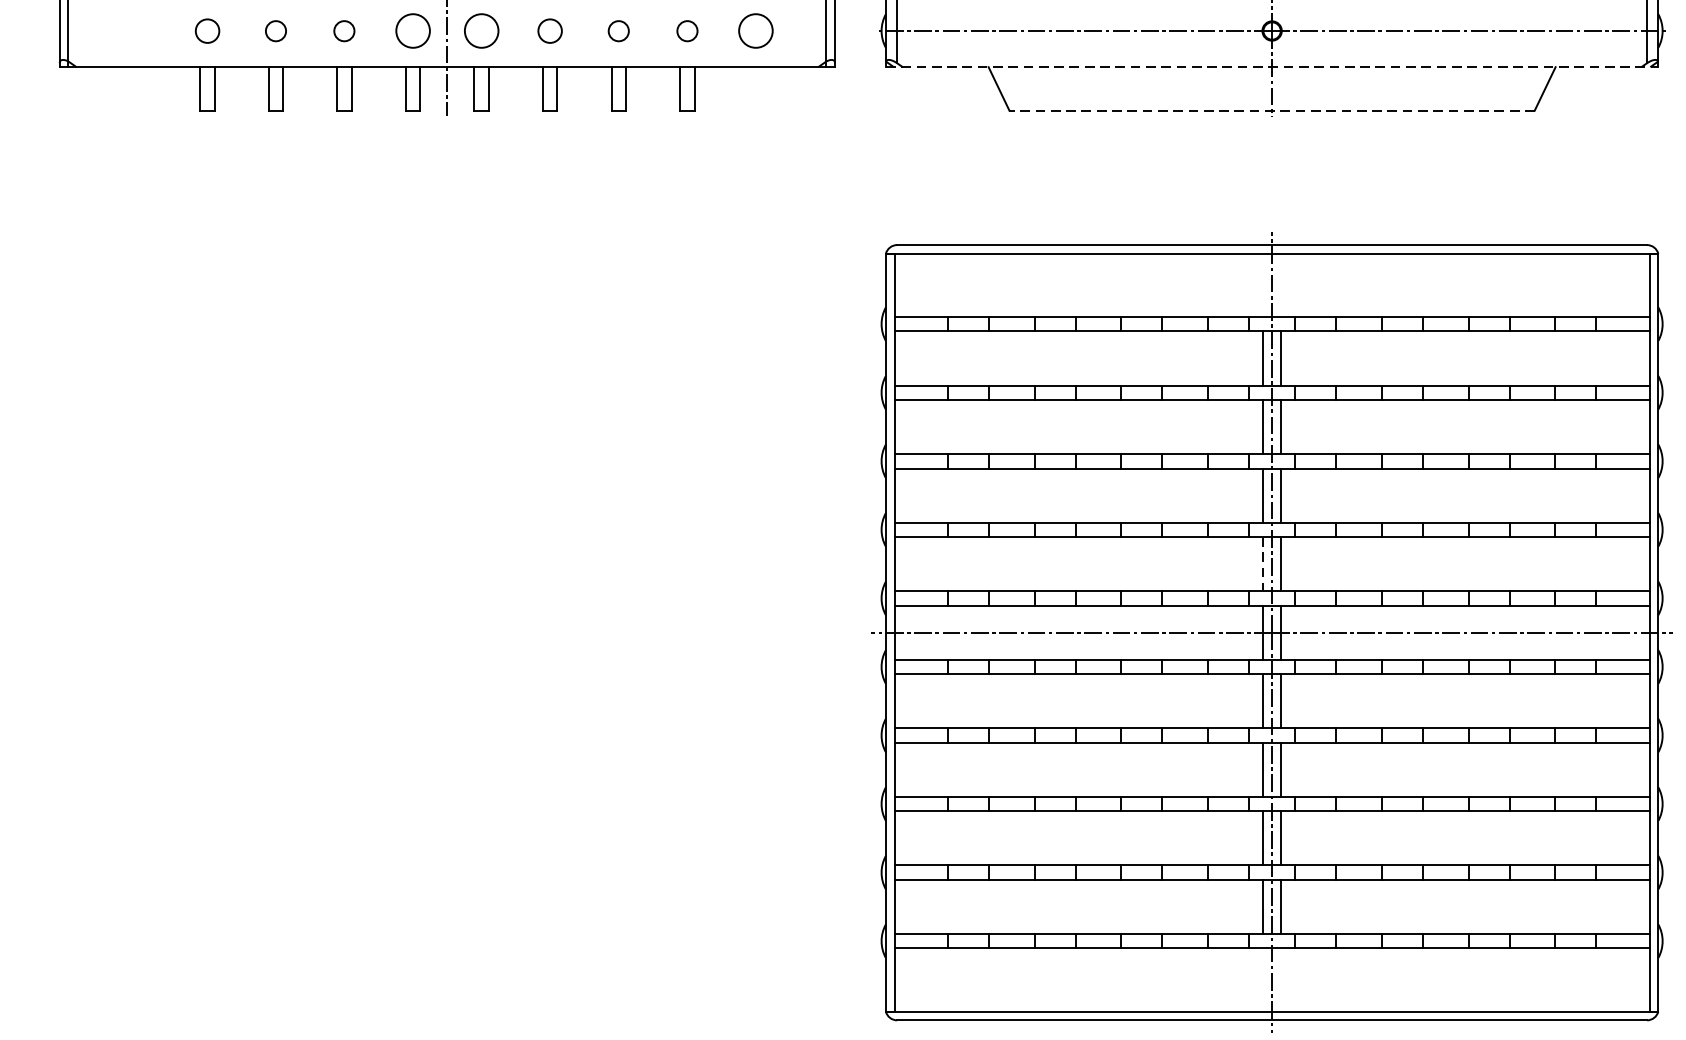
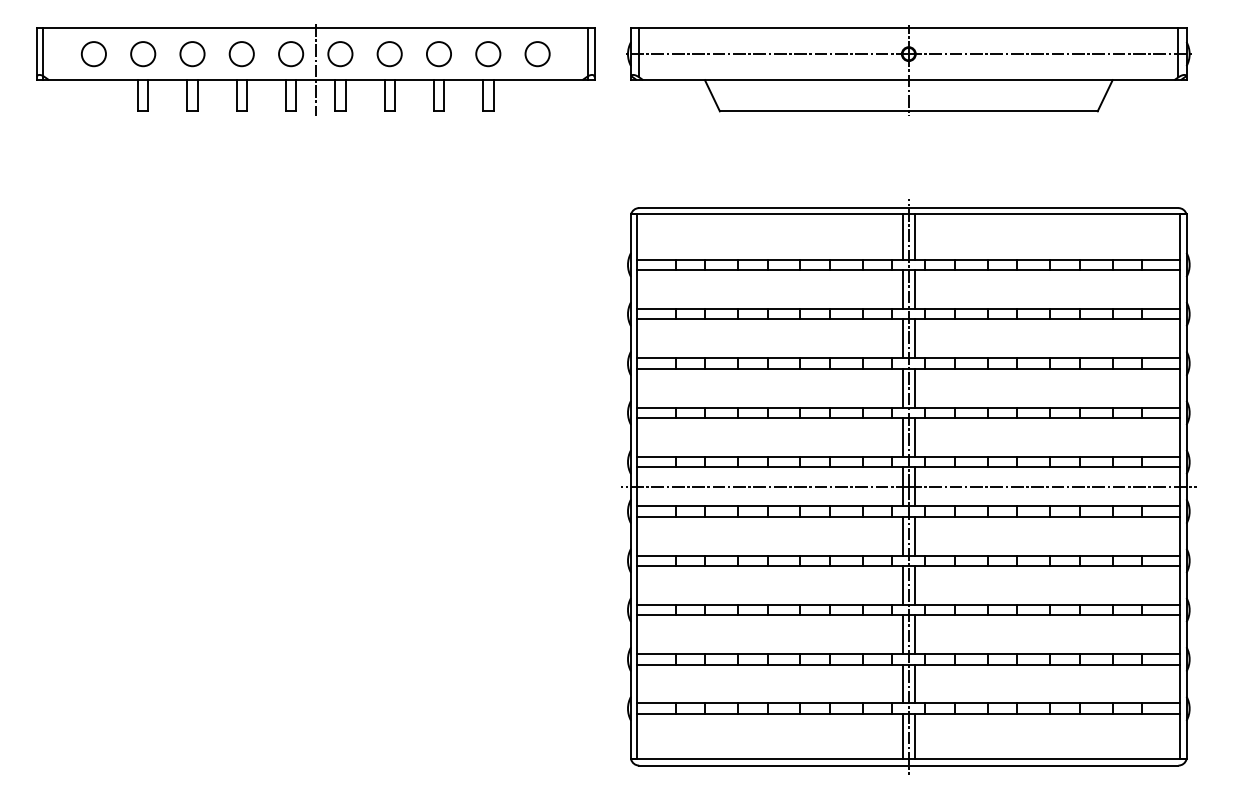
circle: (138, 31) -> (93, 54), added
circle: (207, 31) -> (143, 54), size x1.43
circle: (275, 31) -> (192, 54), size x1.67
circle: (344, 31) -> (241, 54), size x1.67
circle: (549, 31) -> (389, 54), size x1.43
circle: (618, 31) -> (438, 54), size x1.67
circle: (687, 31) -> (488, 54), size x1.67
line: (1271, 67) -> (908, 80), dashed -> solid
line: (1271, 110) -> (908, 111), dashed -> solid
line: (1263, 284) -> (902, 236), added
line: (1281, 284) -> (915, 236), added
line: (1263, 565) -> (902, 438), dashed -> solid
line: (1263, 979) -> (902, 736), added
line: (1281, 979) -> (915, 736), added

